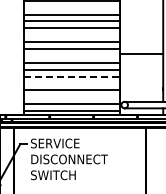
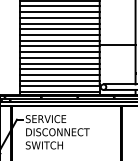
line: (72, 7) -> (60, 6), added
line: (72, 35) -> (60, 29), added
line: (72, 55) -> (60, 46), added
line: (72, 76) -> (60, 63), dashed -> solid
line: (72, 83) -> (60, 69), added
line: (72, 97) -> (60, 80), added

